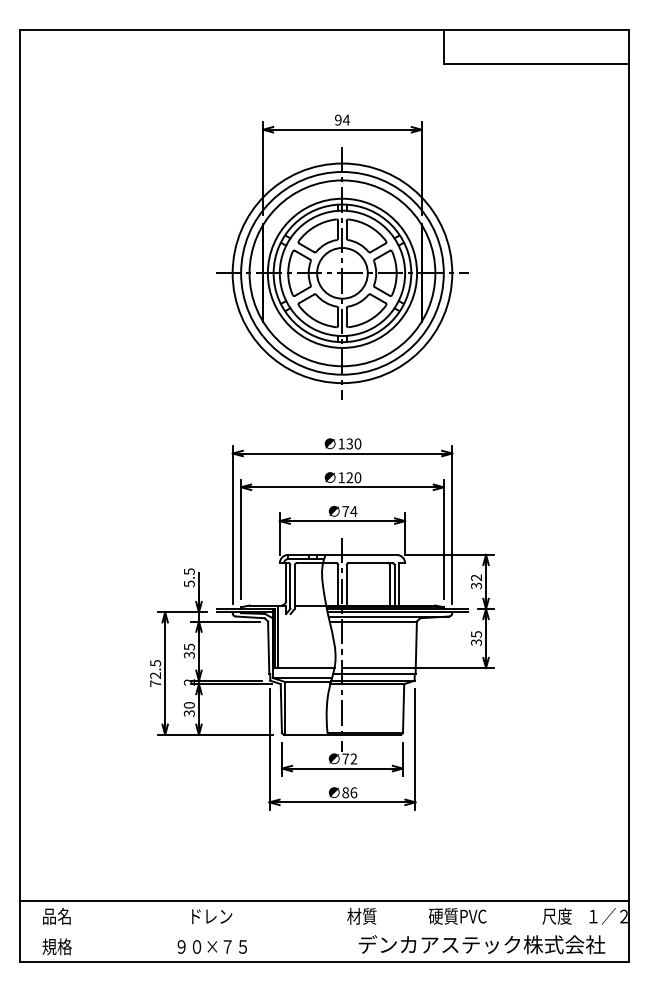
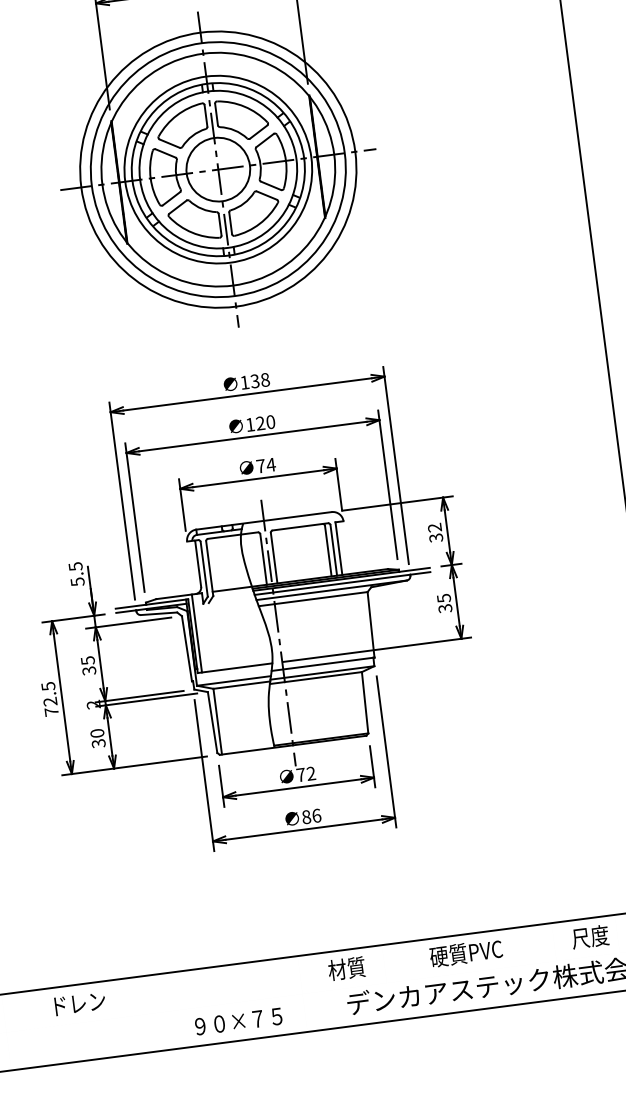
text: (357, 444) -> (264, 380), 130 -> 138
text: (212, 916) -> (80, 1003), moved
text: (211, 946) -> (237, 1021), moved

